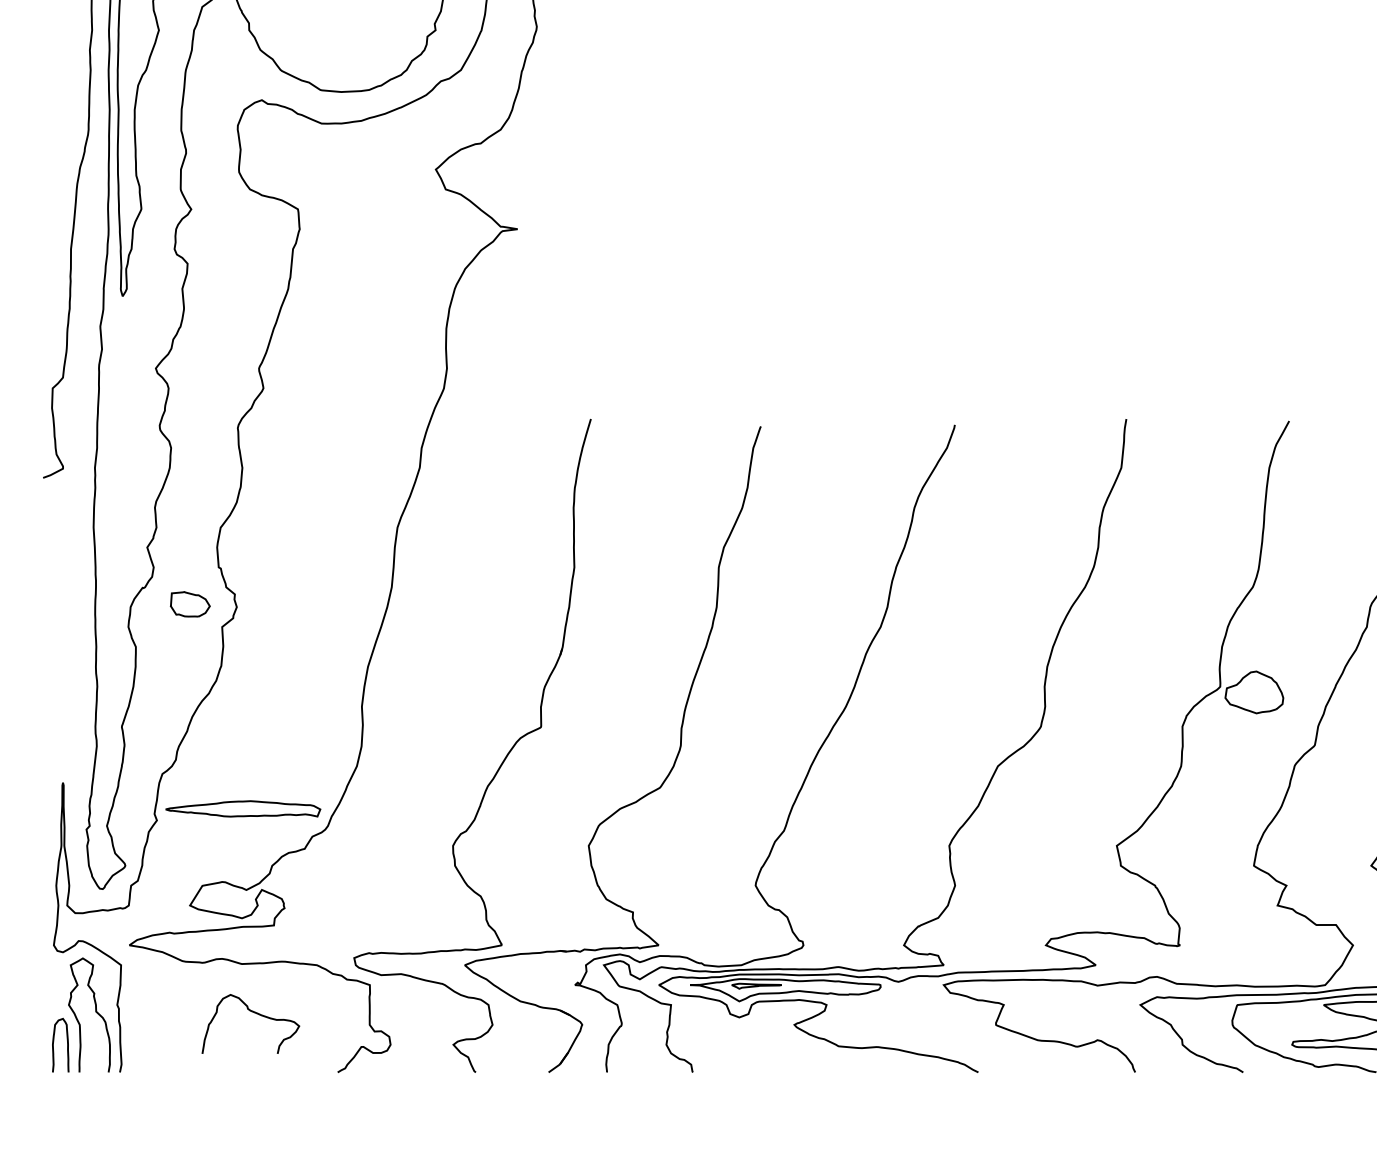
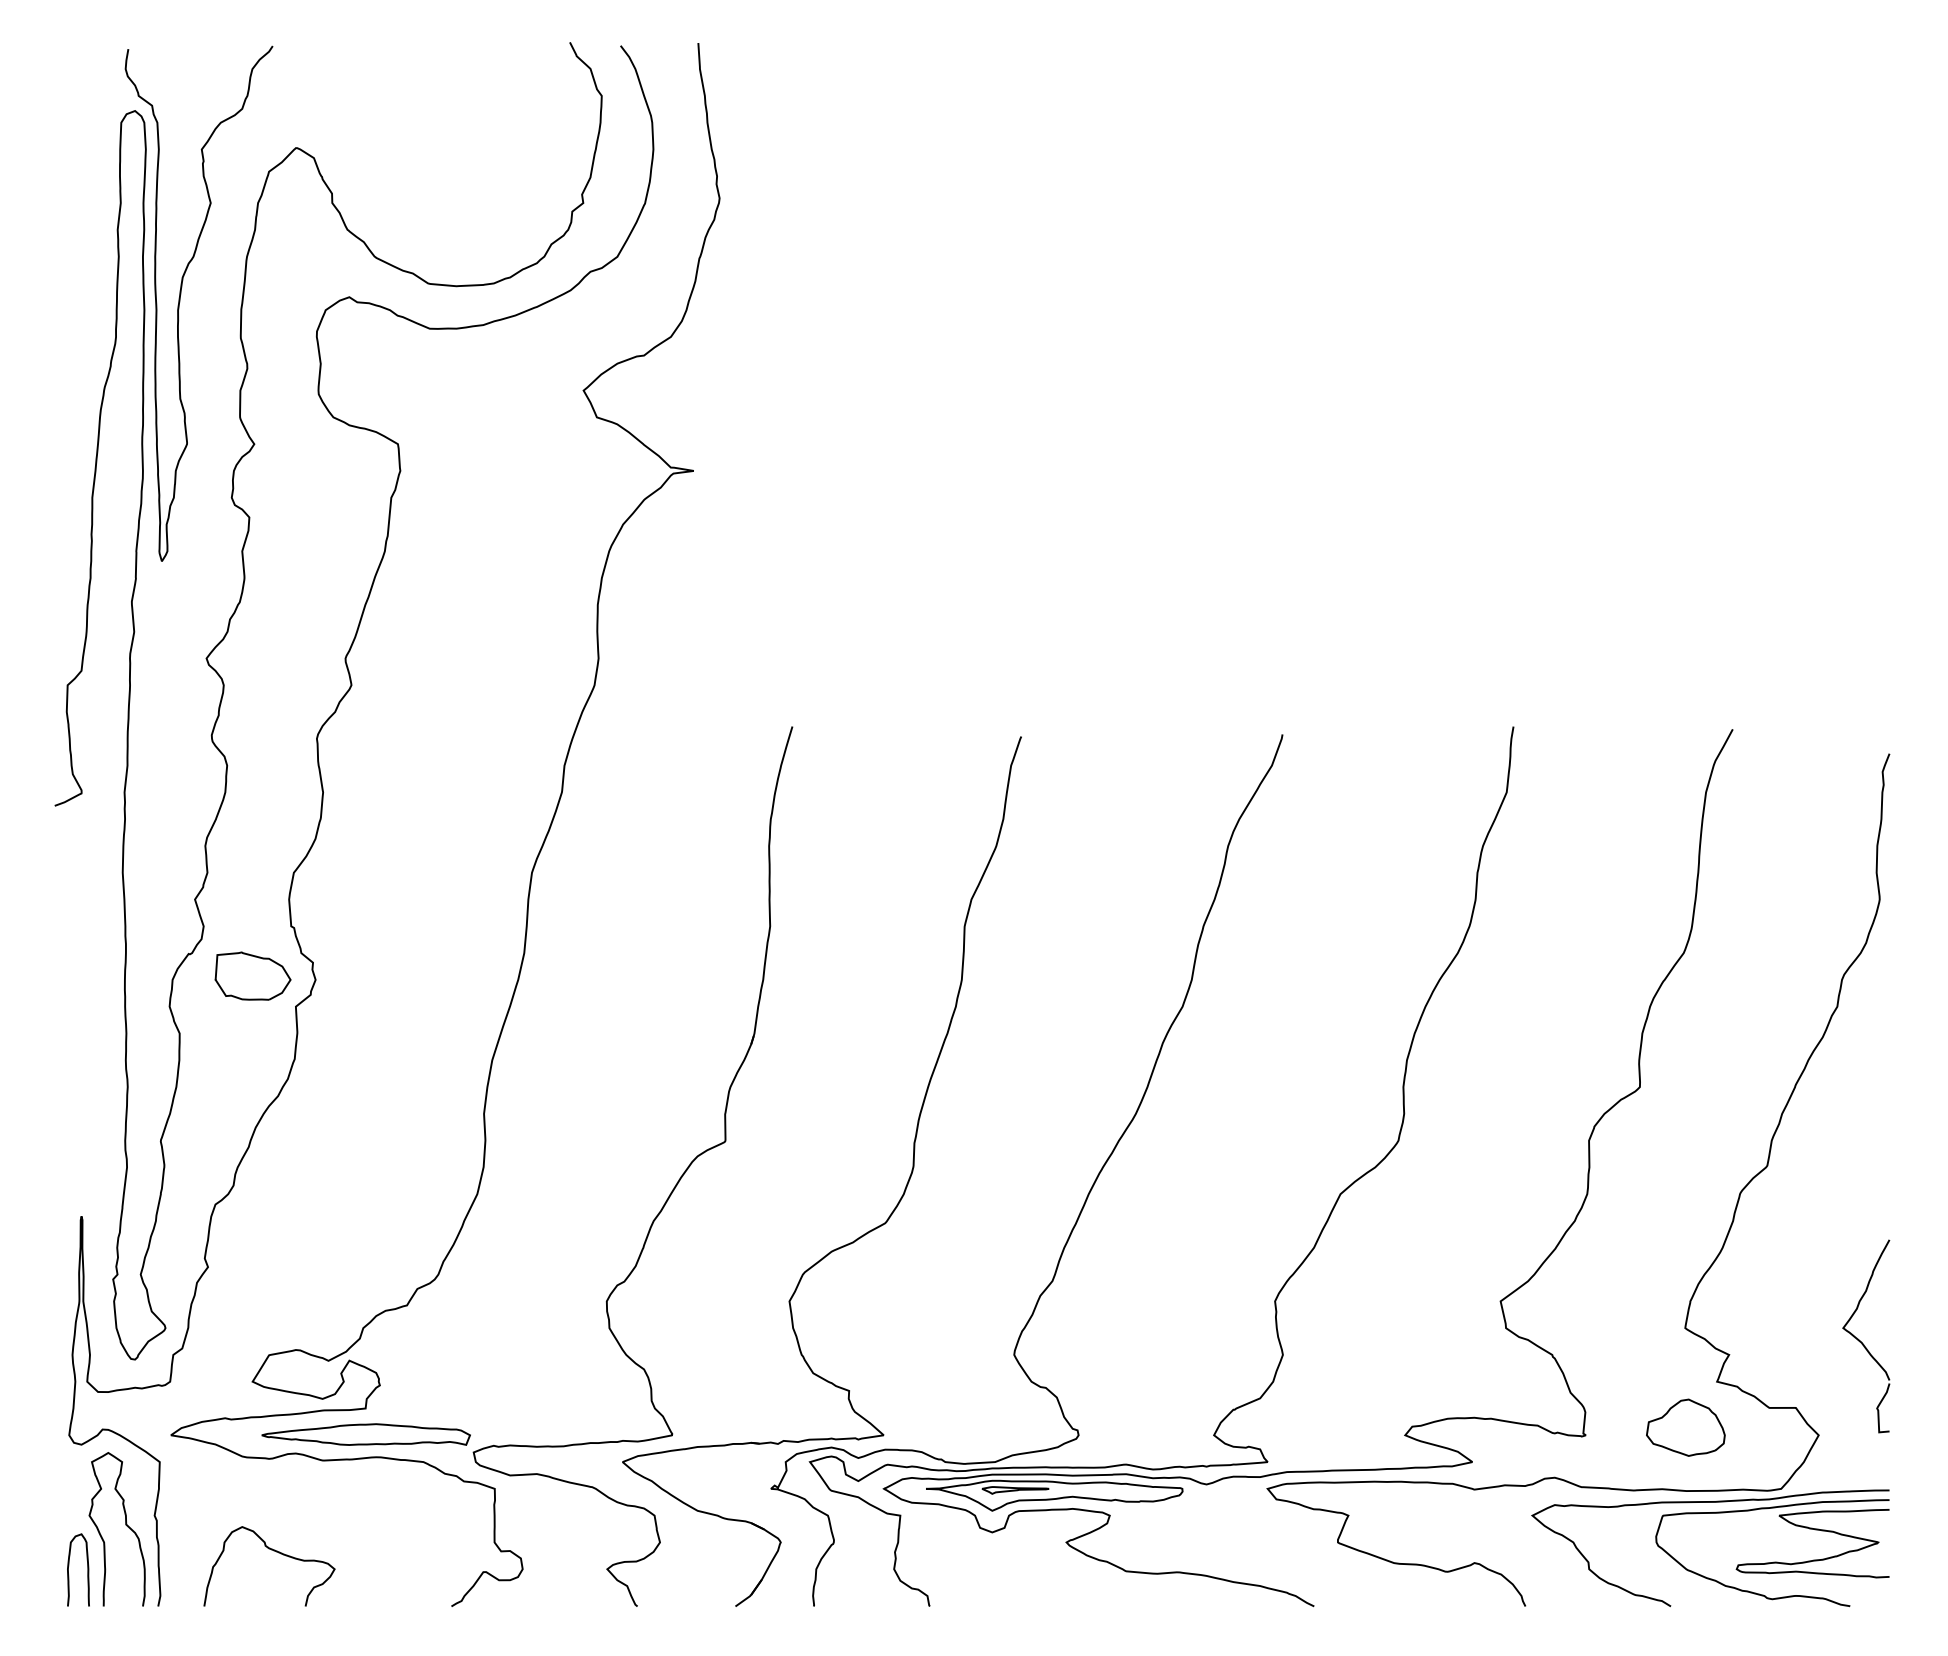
part: (189, 603) -> (252, 975), size x1.43
part: (1254, 692) -> (1685, 1427), moved
part: (242, 808) -> (365, 1434), moved
curve: (253, 1013) -> (273, 1551), moved

